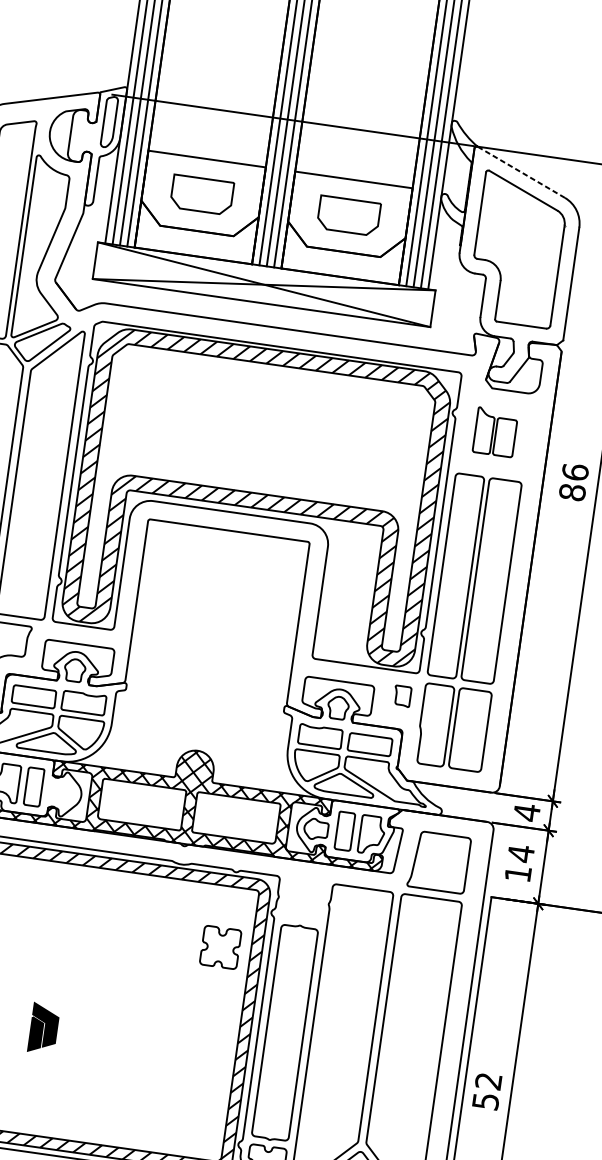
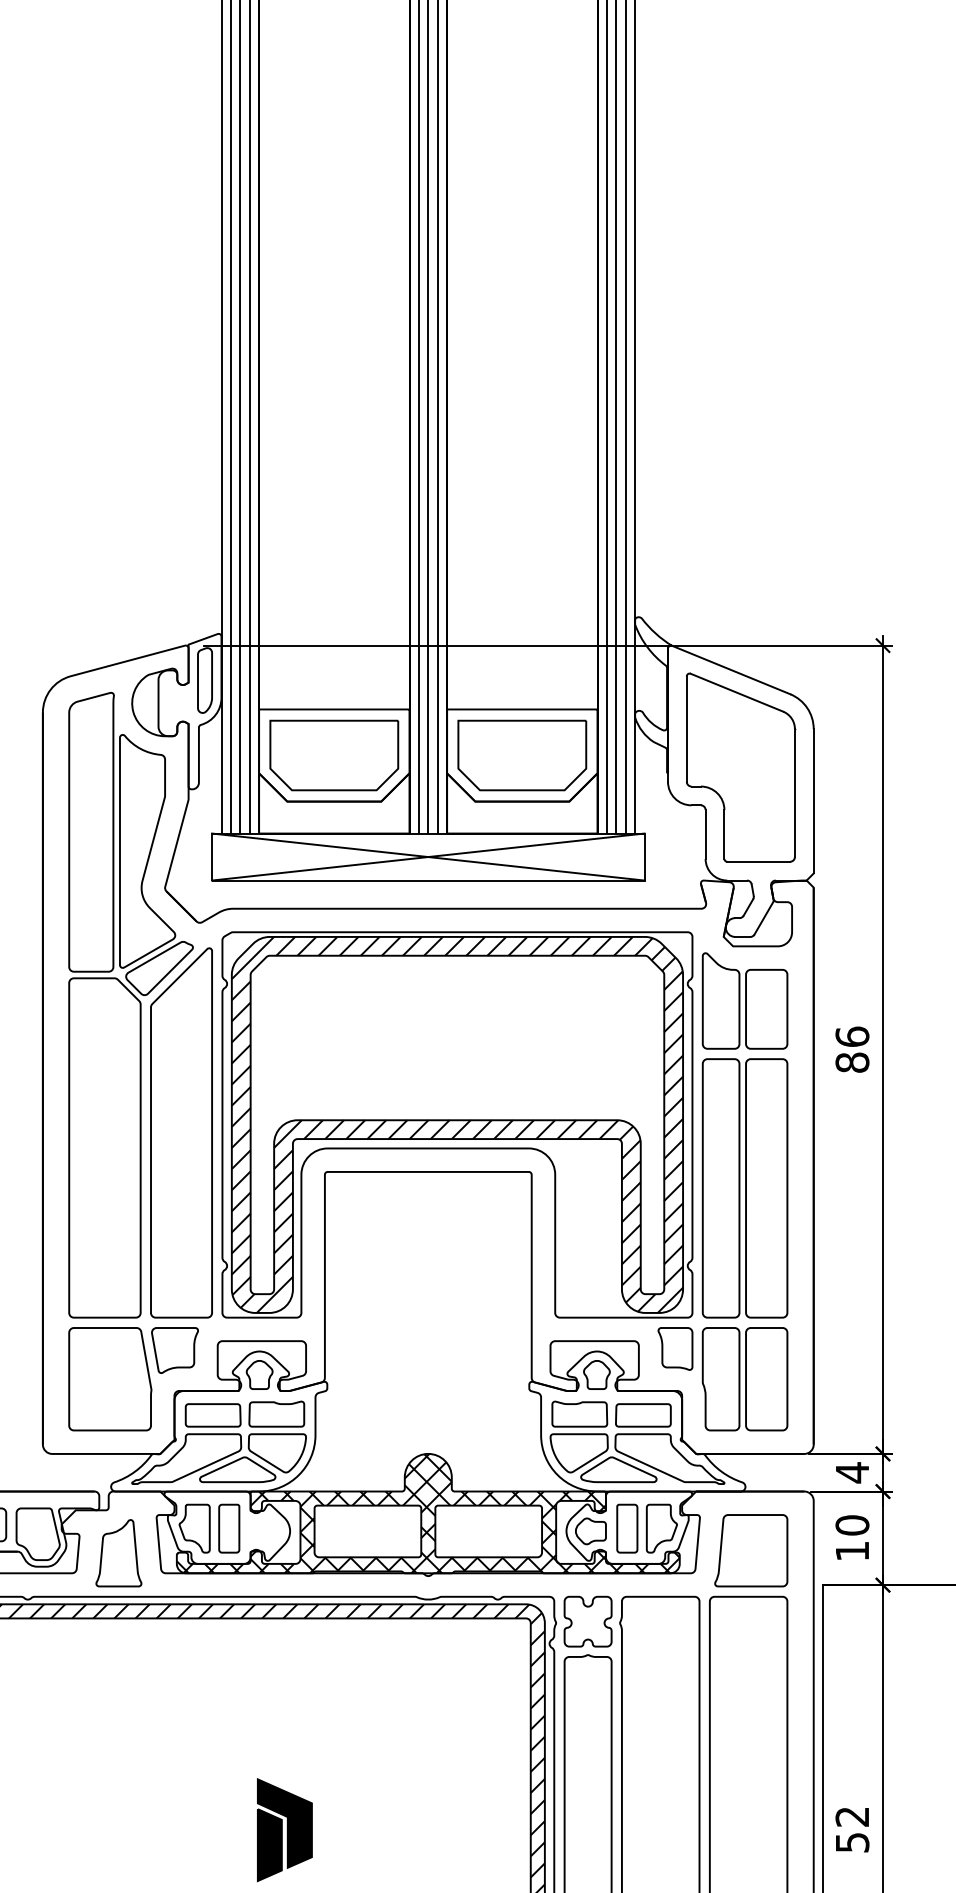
line: (520, 171) -> (730, 669), dashed -> solid
part: (202, 195) -> (334, 755), size x1.67
part: (348, 215) -> (522, 755), size x1.67
part: (495, 431) -> (744, 1000), size x1.67
part: (402, 695) -> (675, 1348), size x1.67
text: (521, 853) -> (852, 1525), 14 -> 10
part: (220, 947) -> (587, 1621), moved
part: (43, 1028) -> (284, 1830), size x1.67

